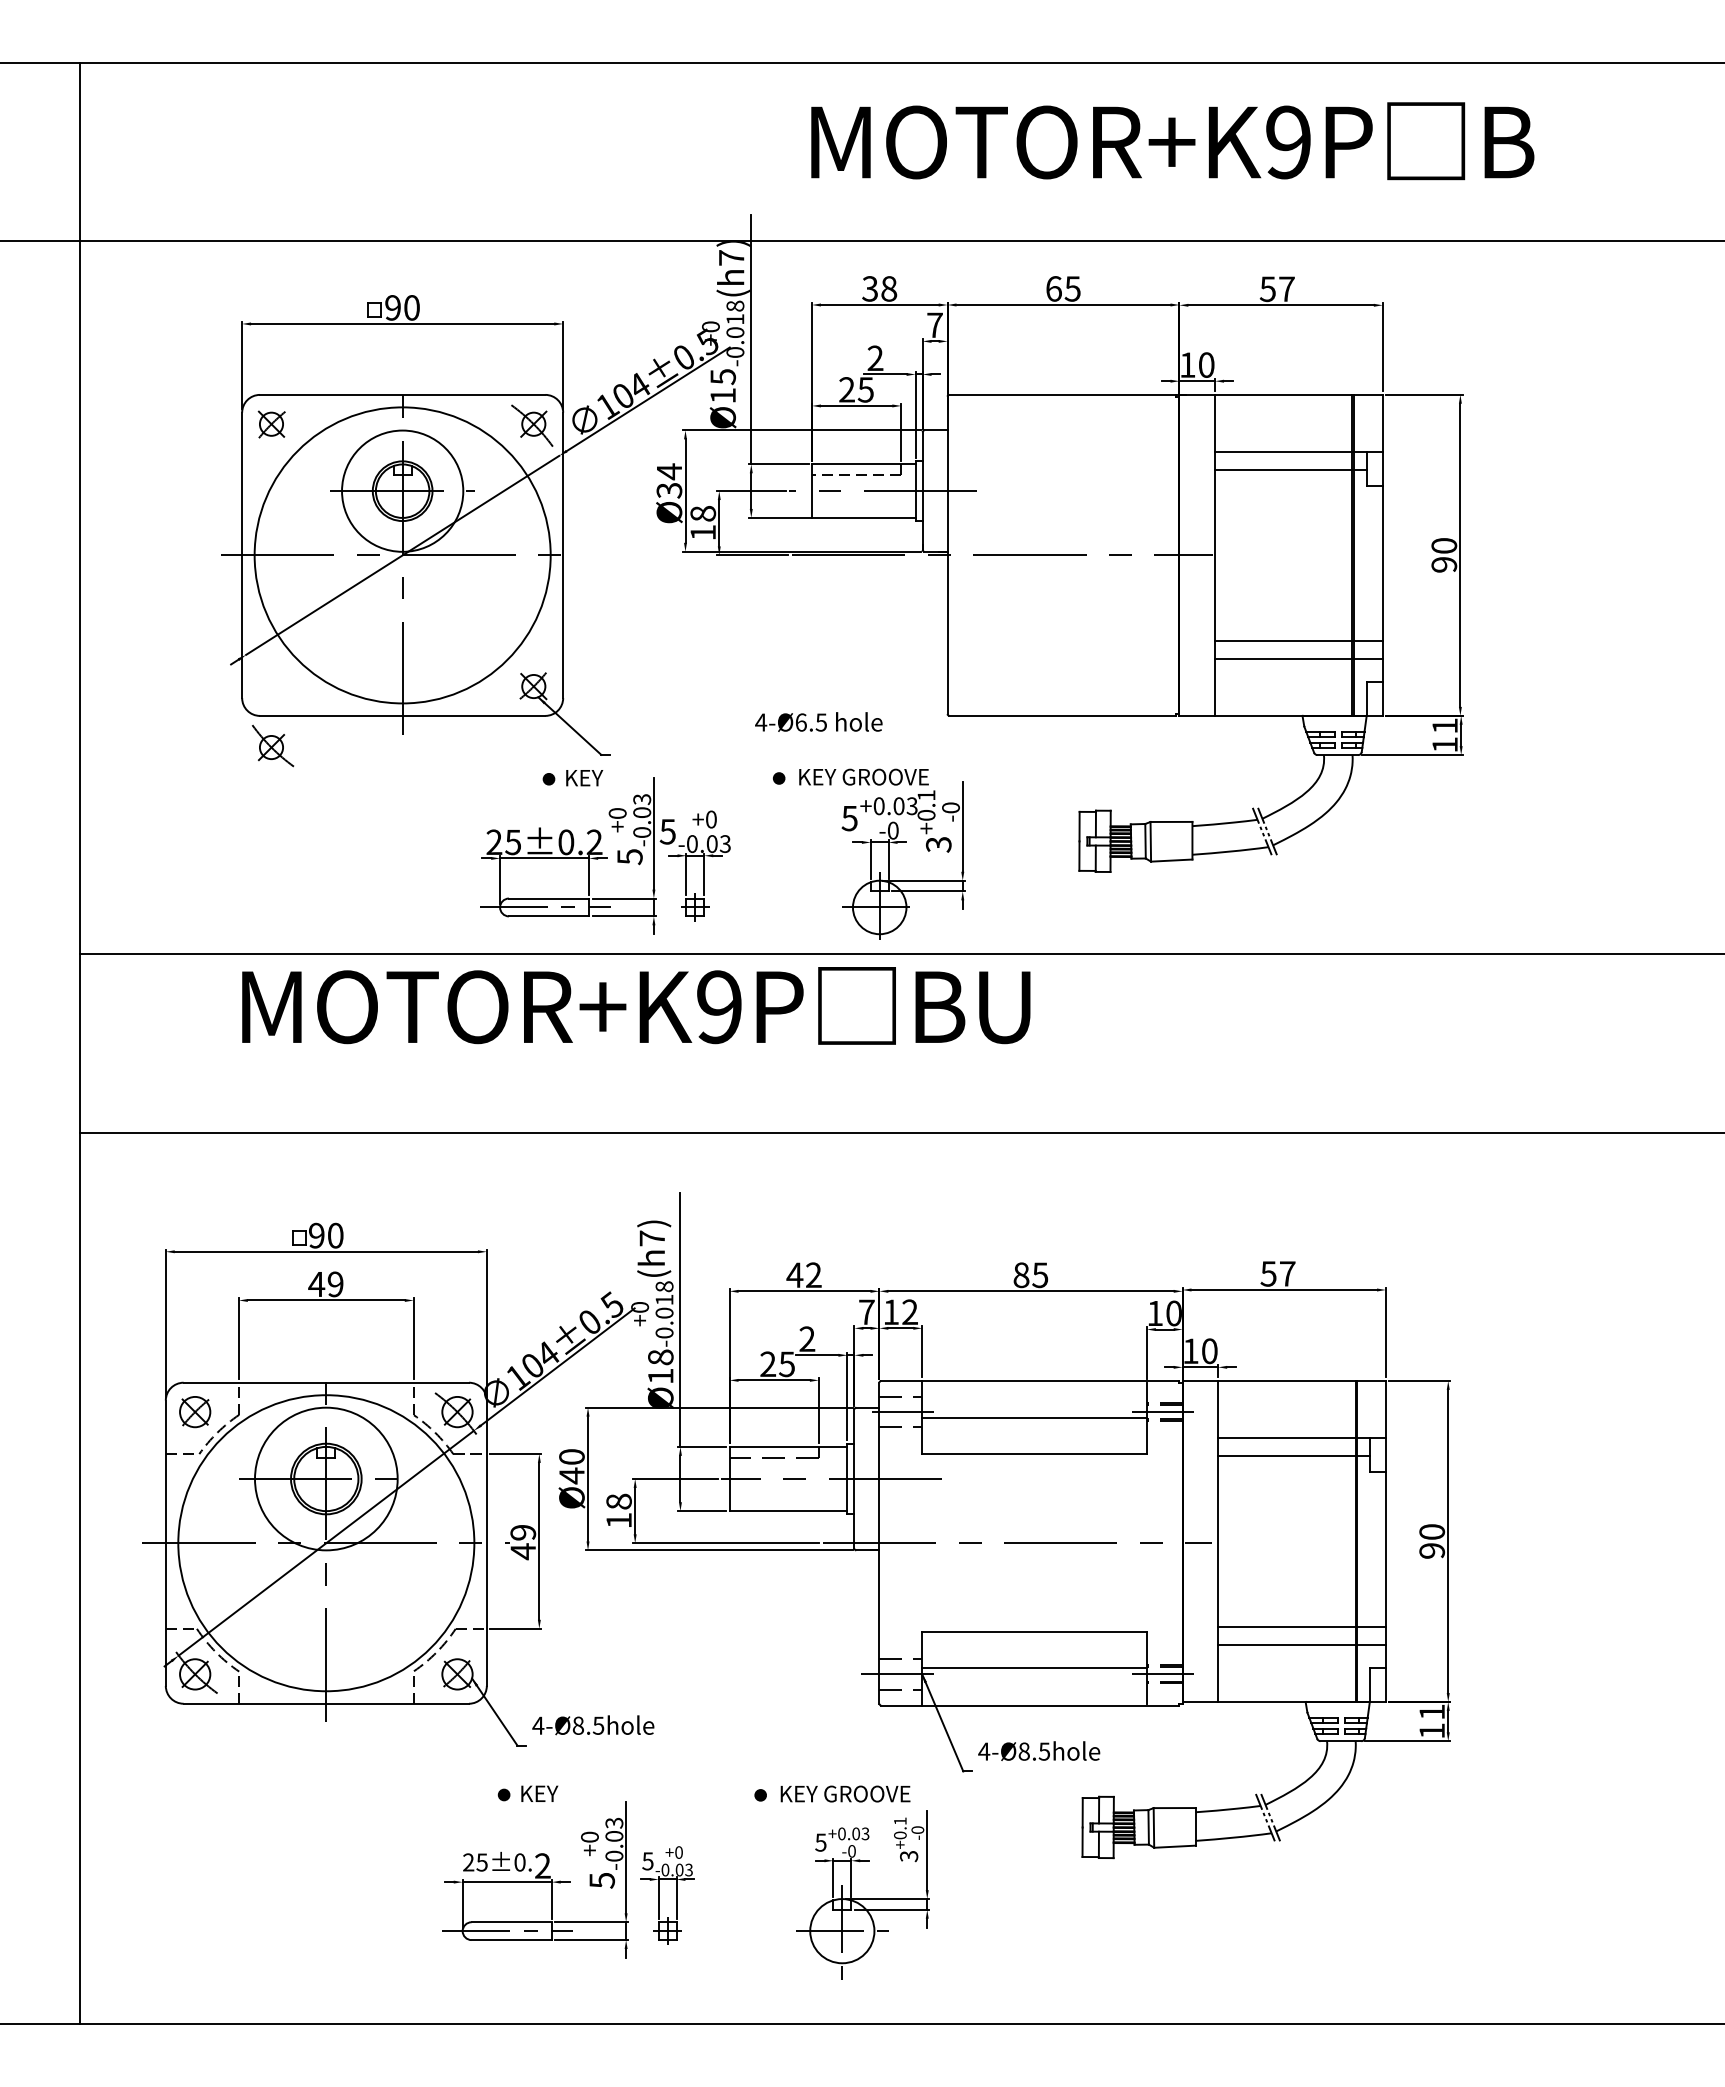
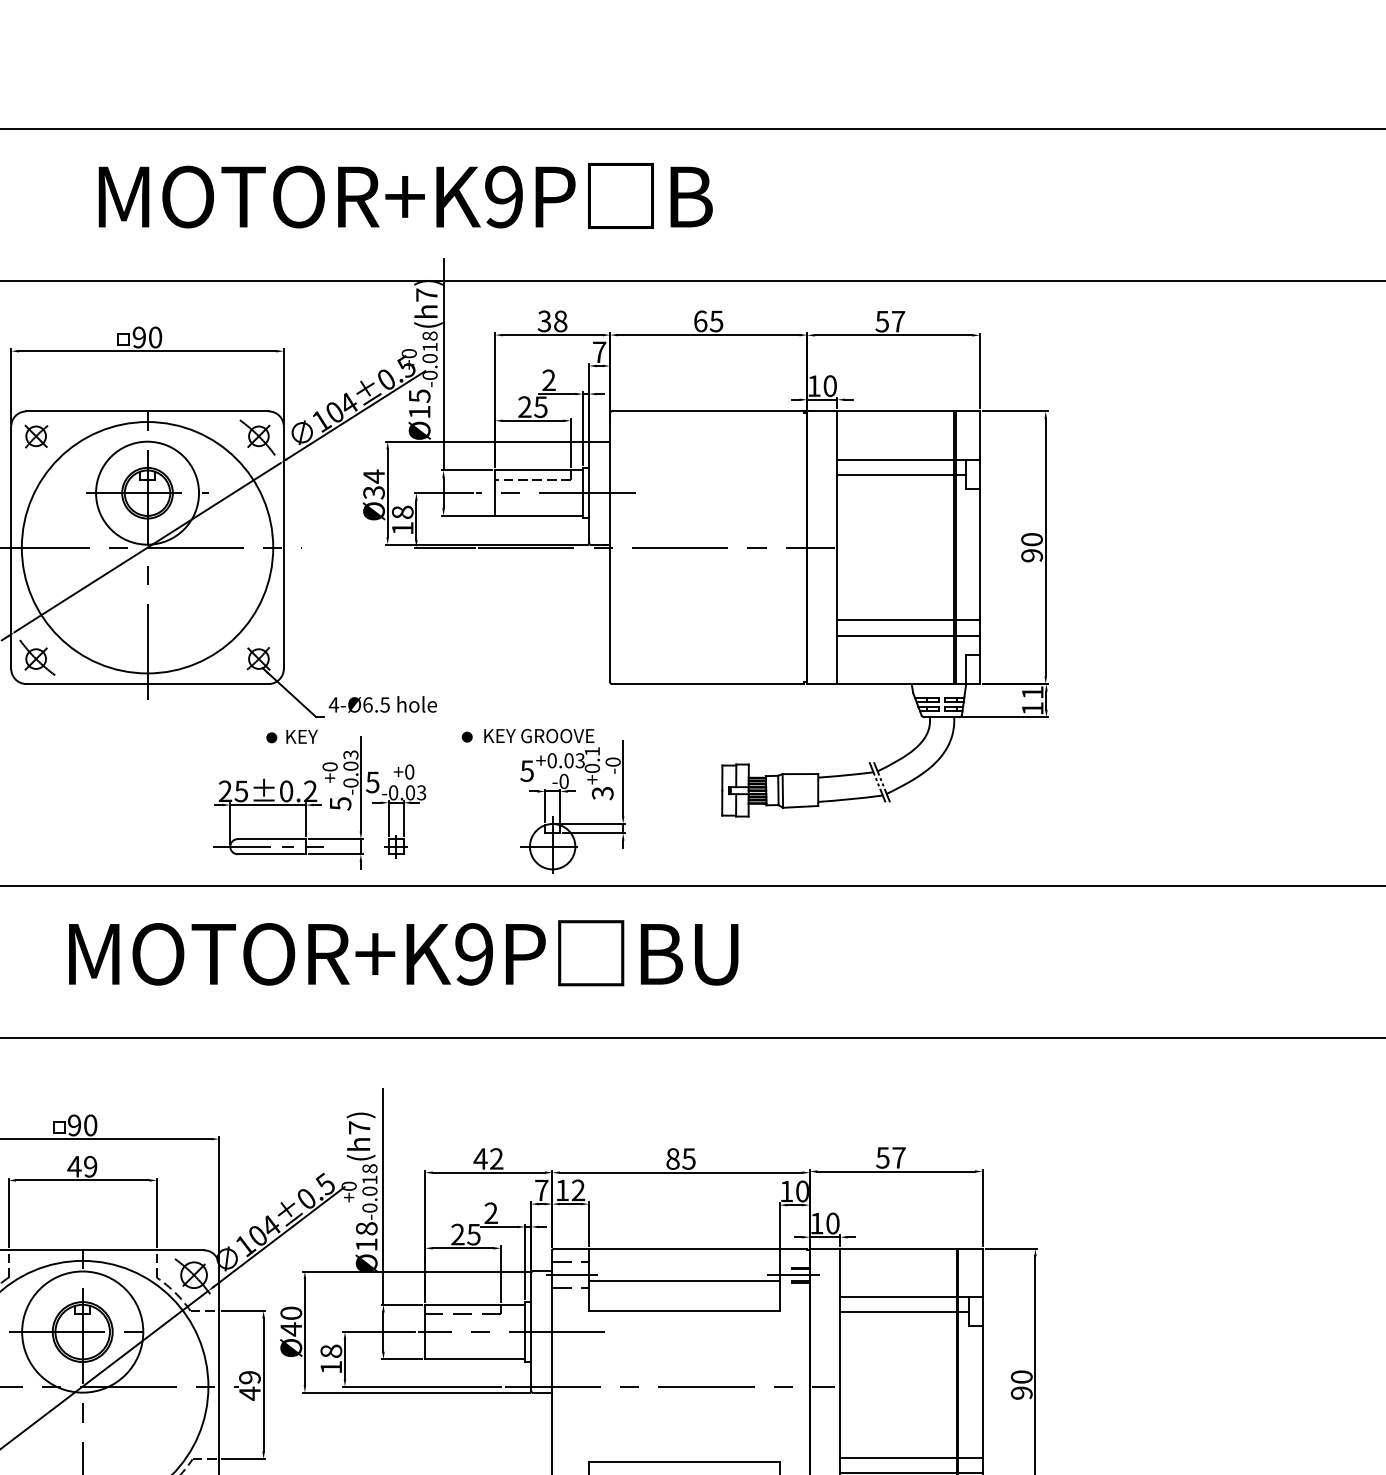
text: (1172, 141) -> (405, 196), moved
text: (818, 721) -> (382, 704), moved
part: (273, 745) -> (37, 657), moved
text: (636, 1005) -> (403, 952), moved

